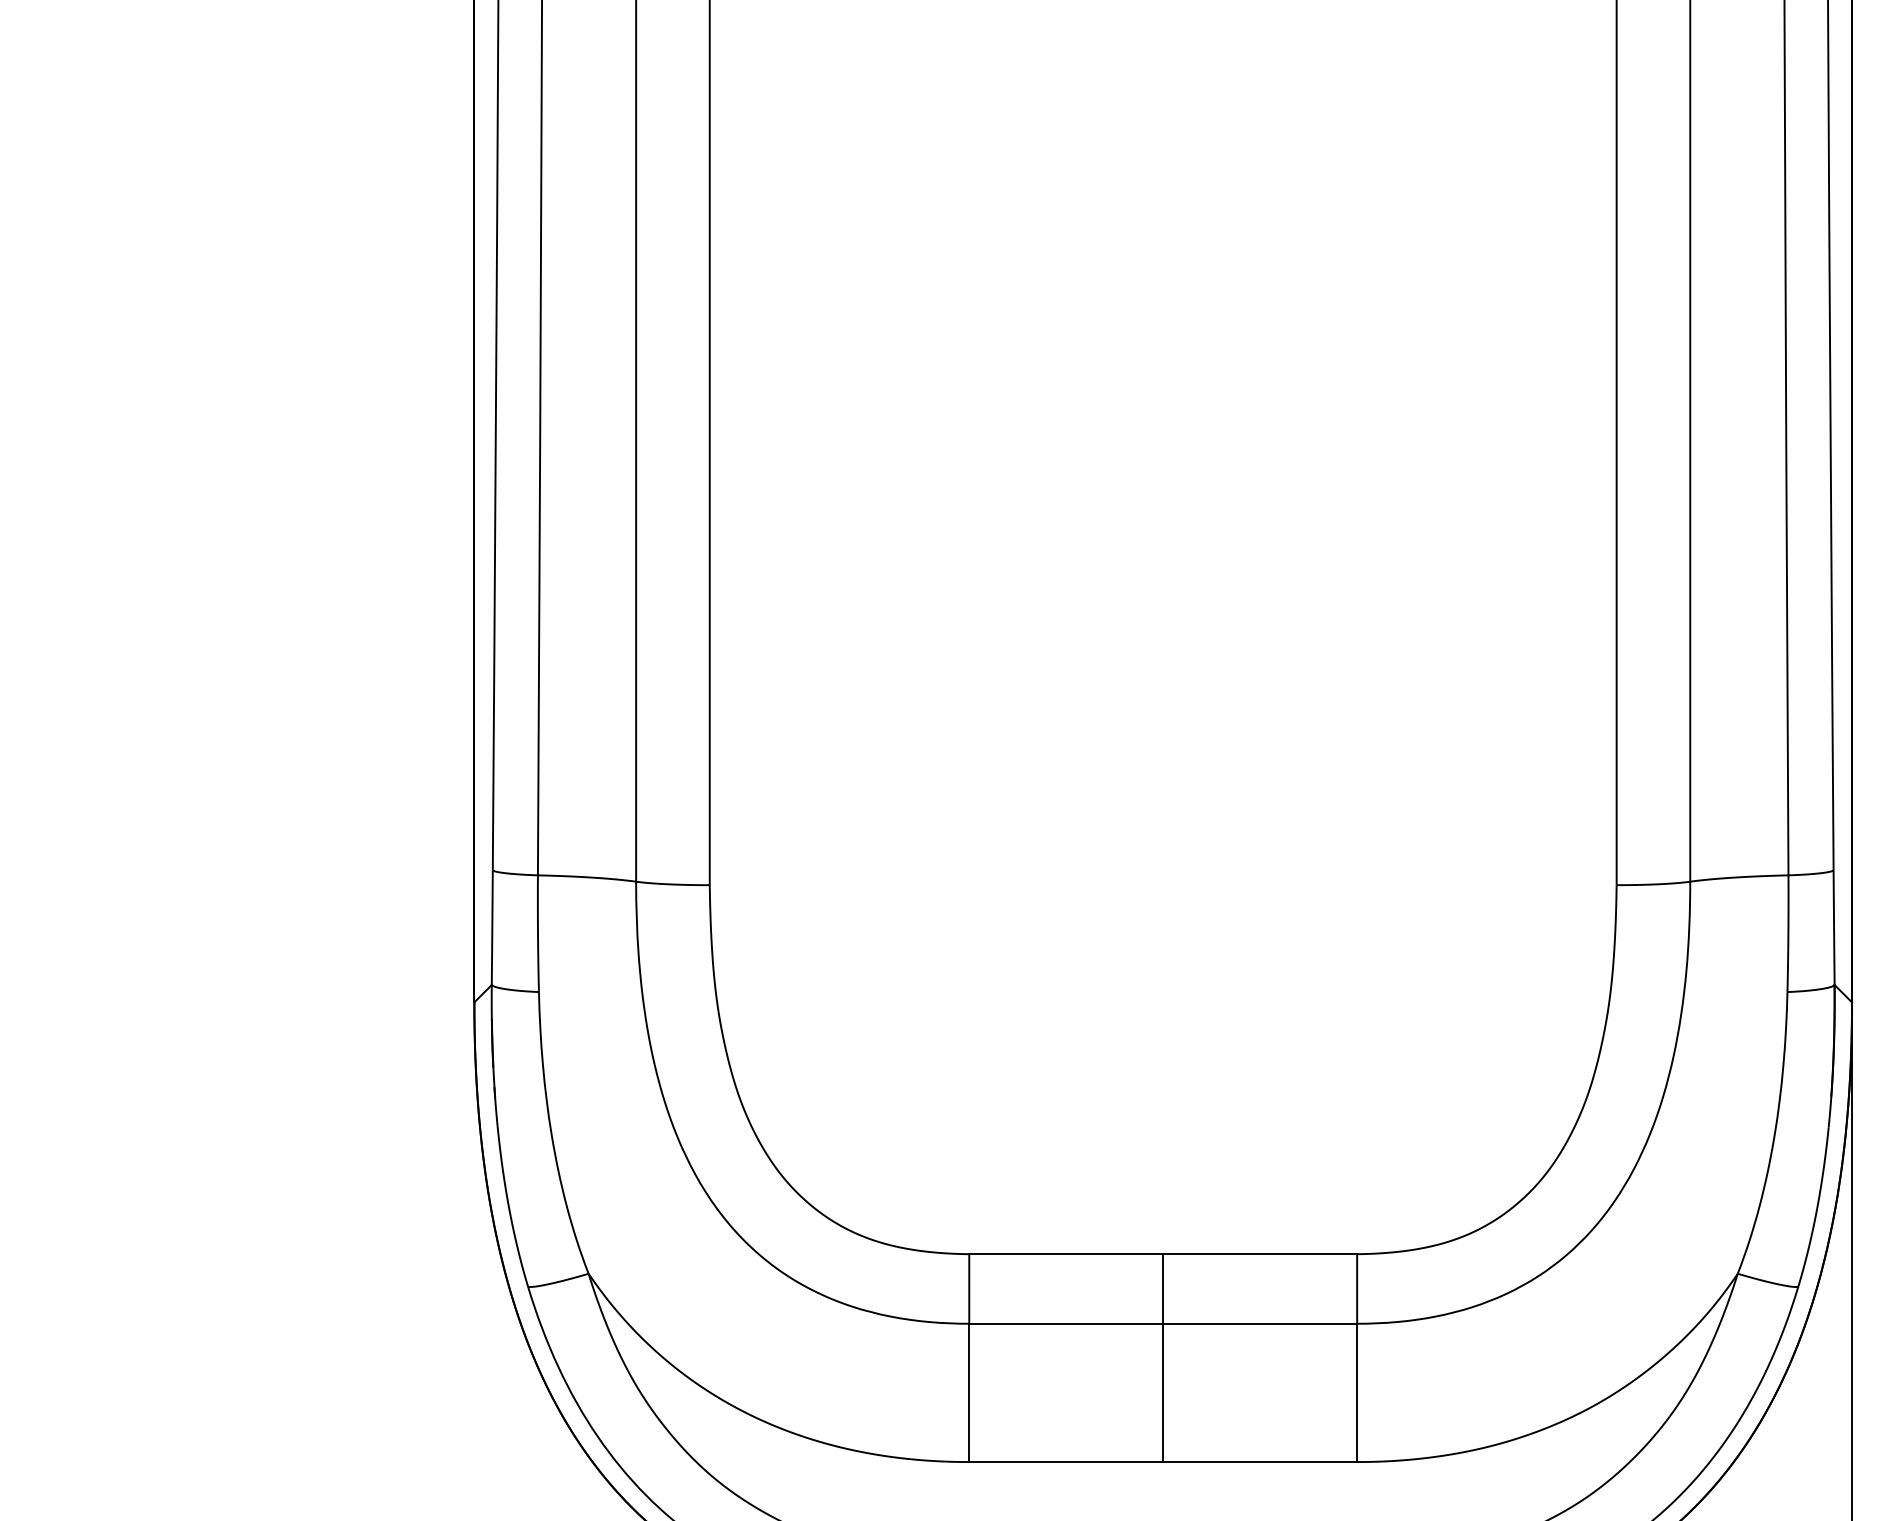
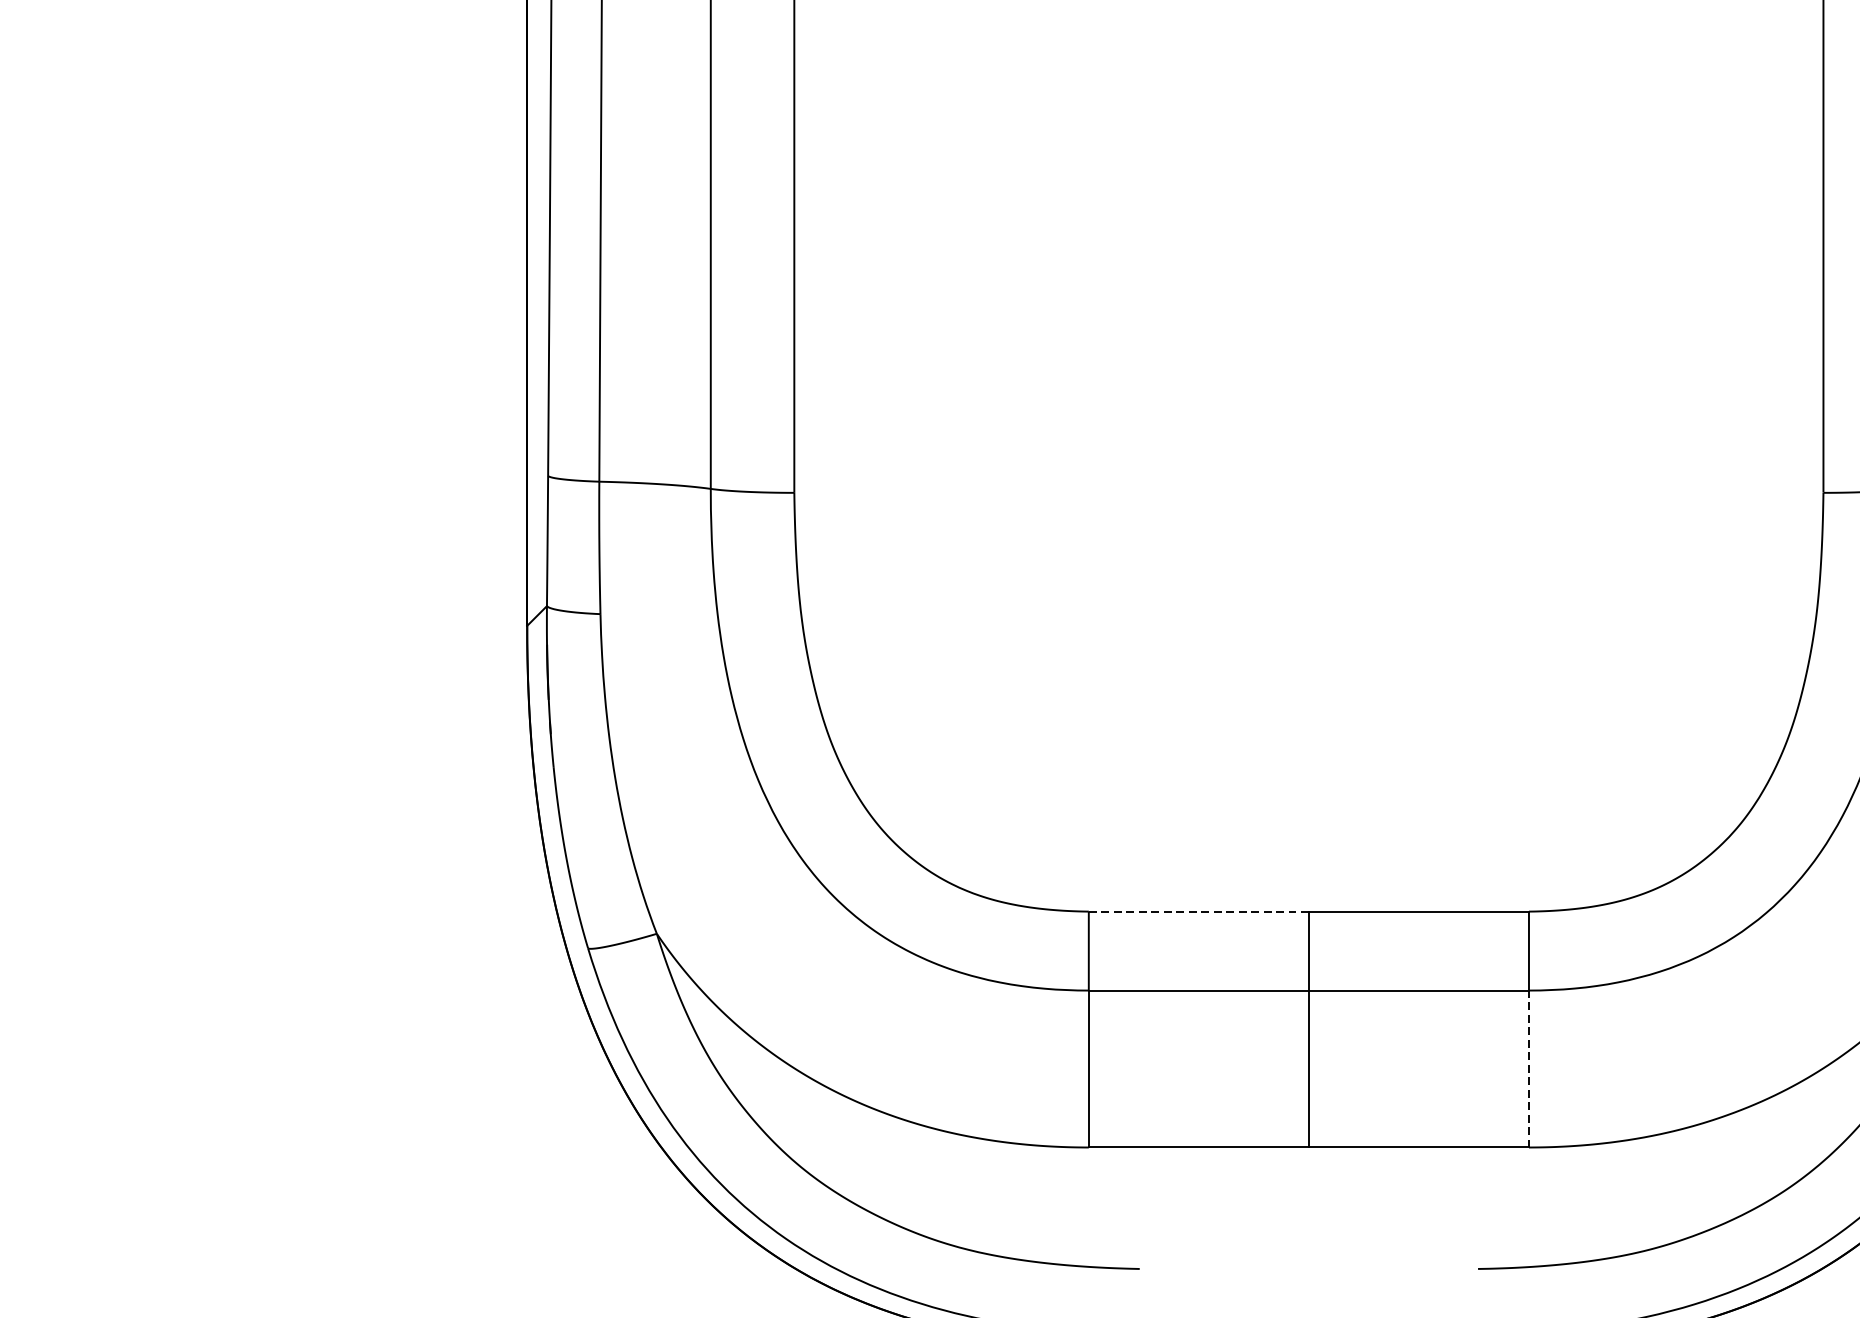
line: (1066, 1254) -> (1199, 911), solid -> dashed
line: (1357, 1392) -> (1529, 1068), solid -> dashed

